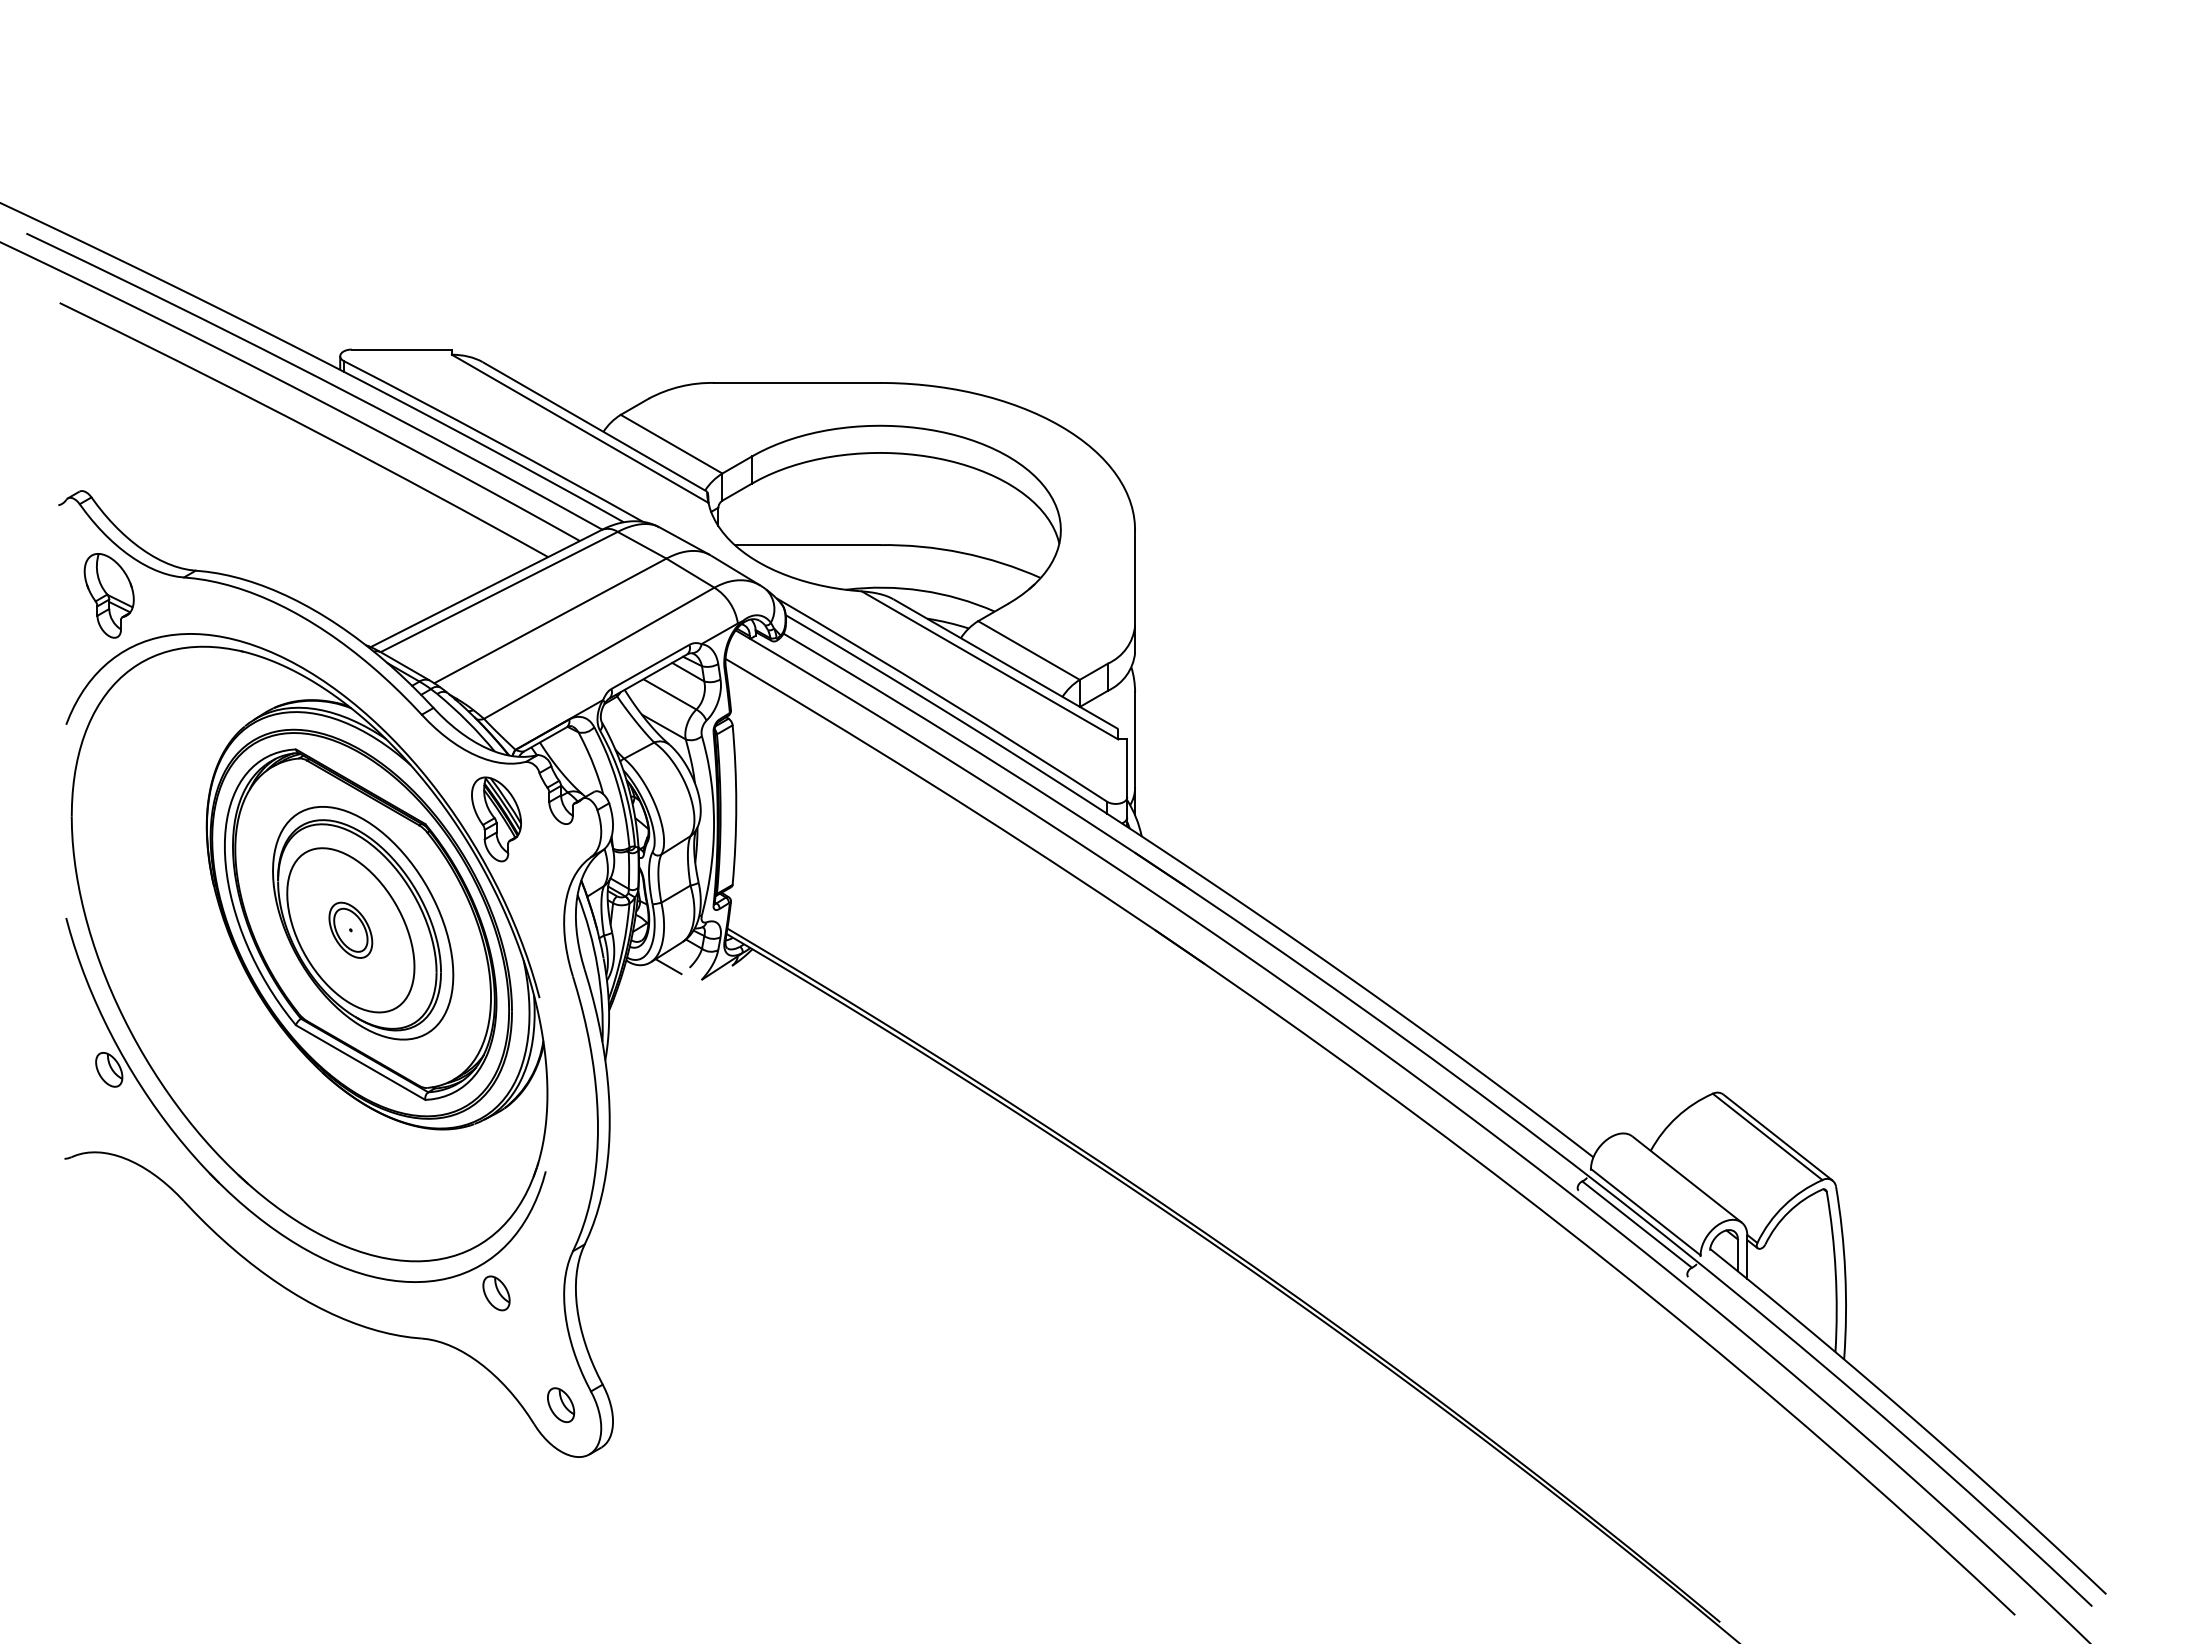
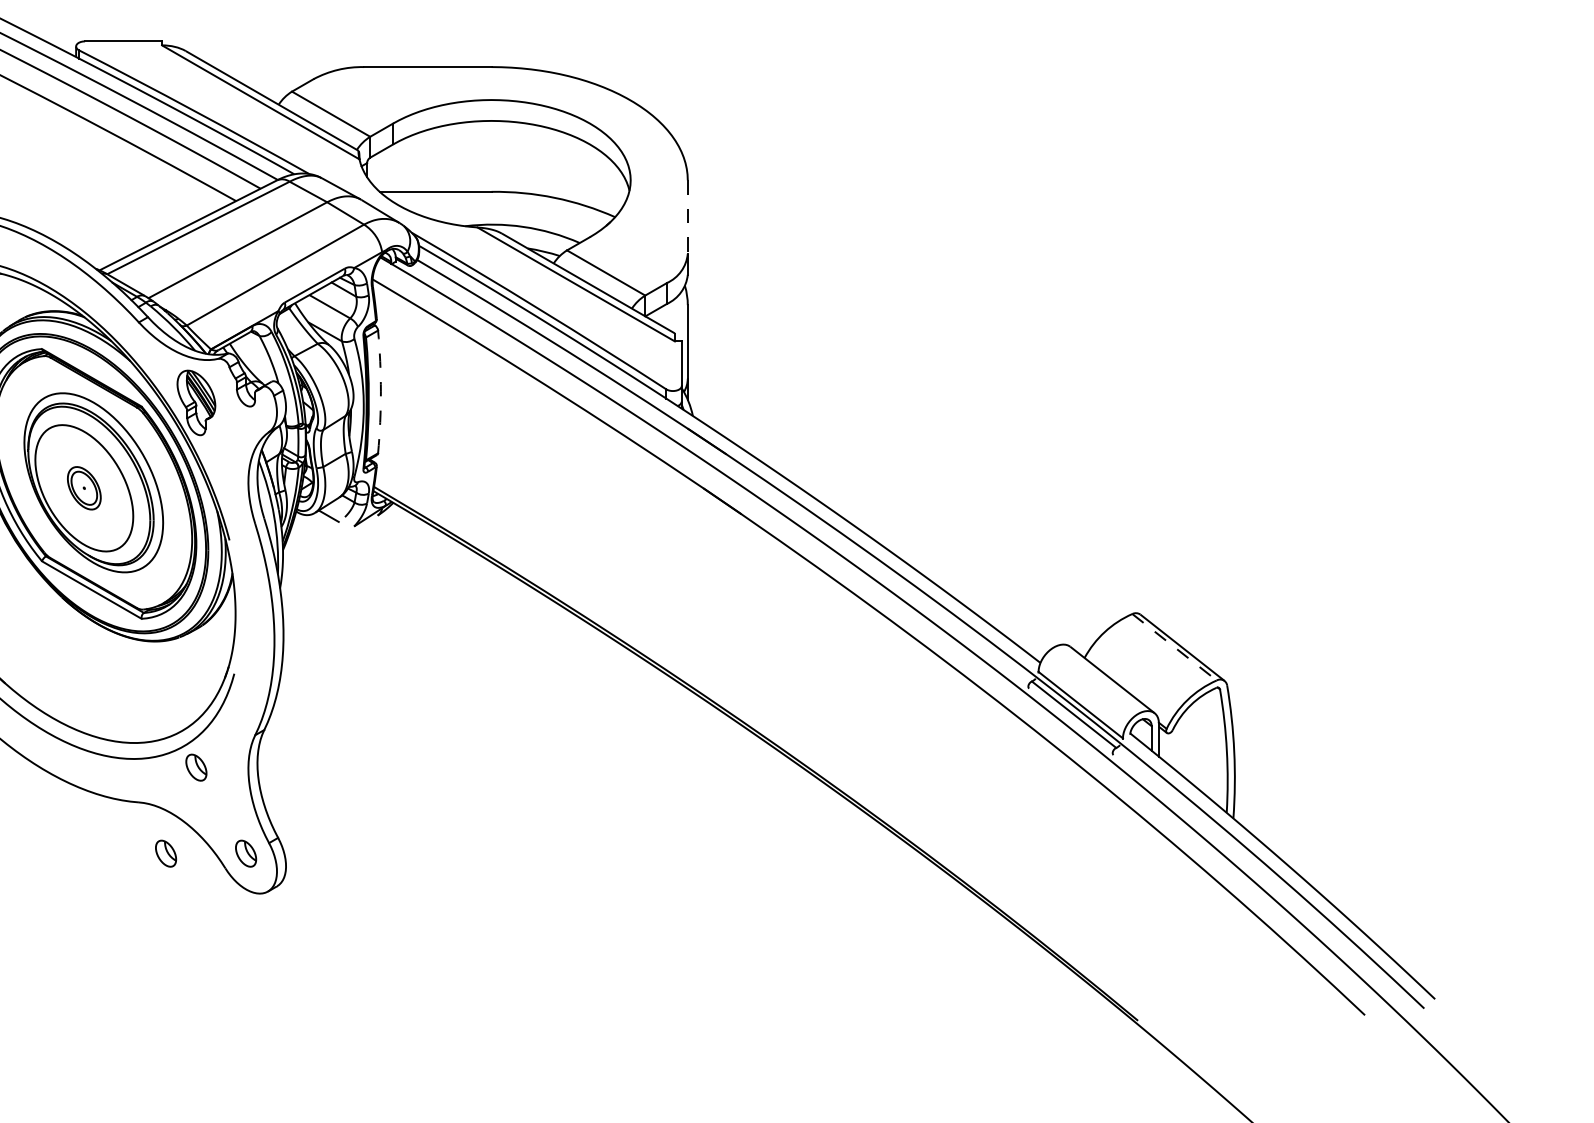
line: (1135, 577) -> (688, 216), solid -> dashed
arc: (736, 805) -> (381, 392), solid -> dashed
line: (1767, 1136) -> (1174, 646), solid -> dashed
part: (457, 1405) -> (166, 853), added

